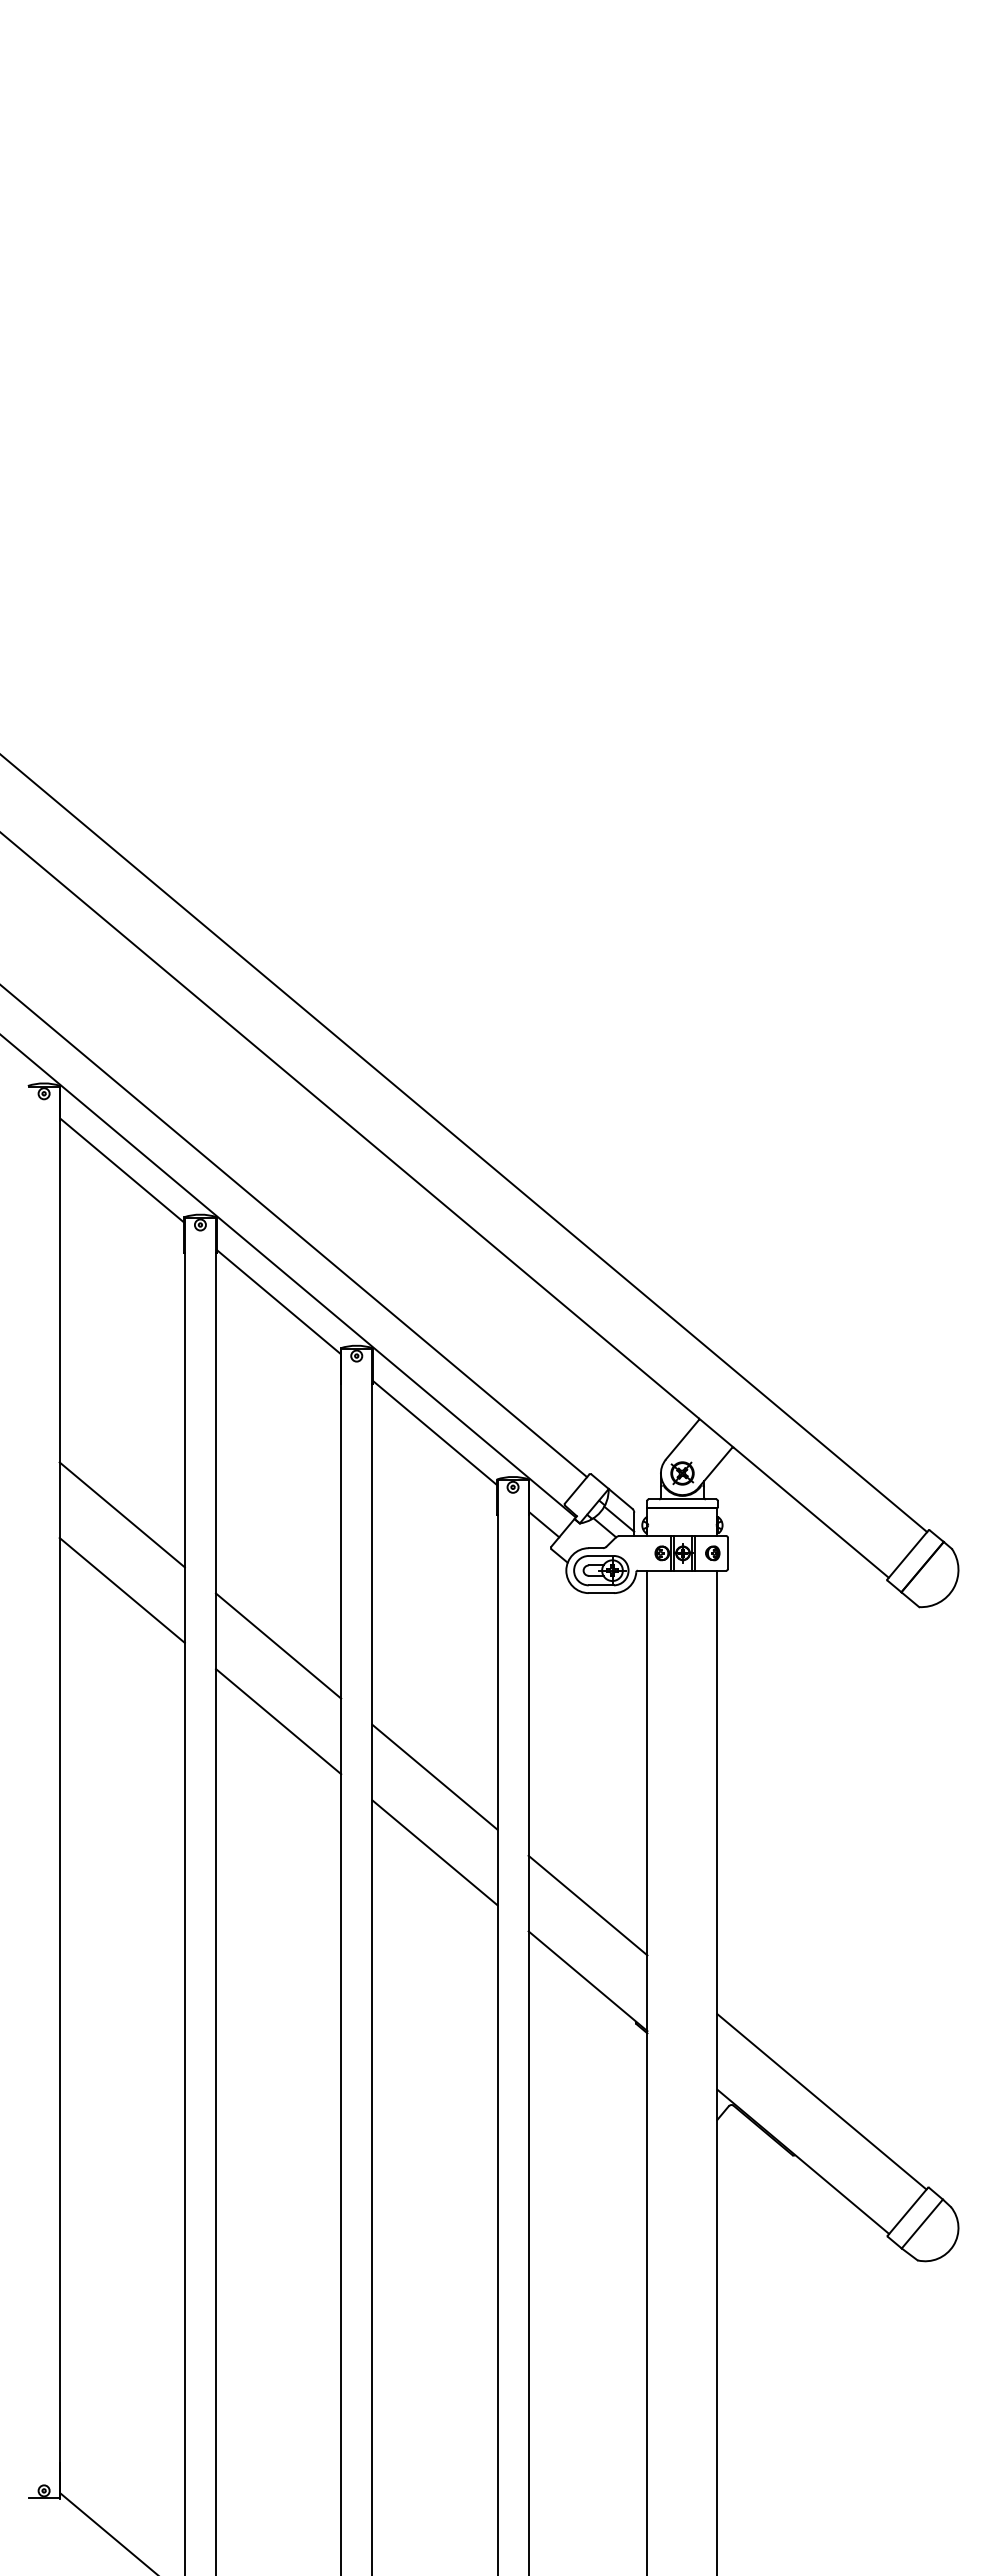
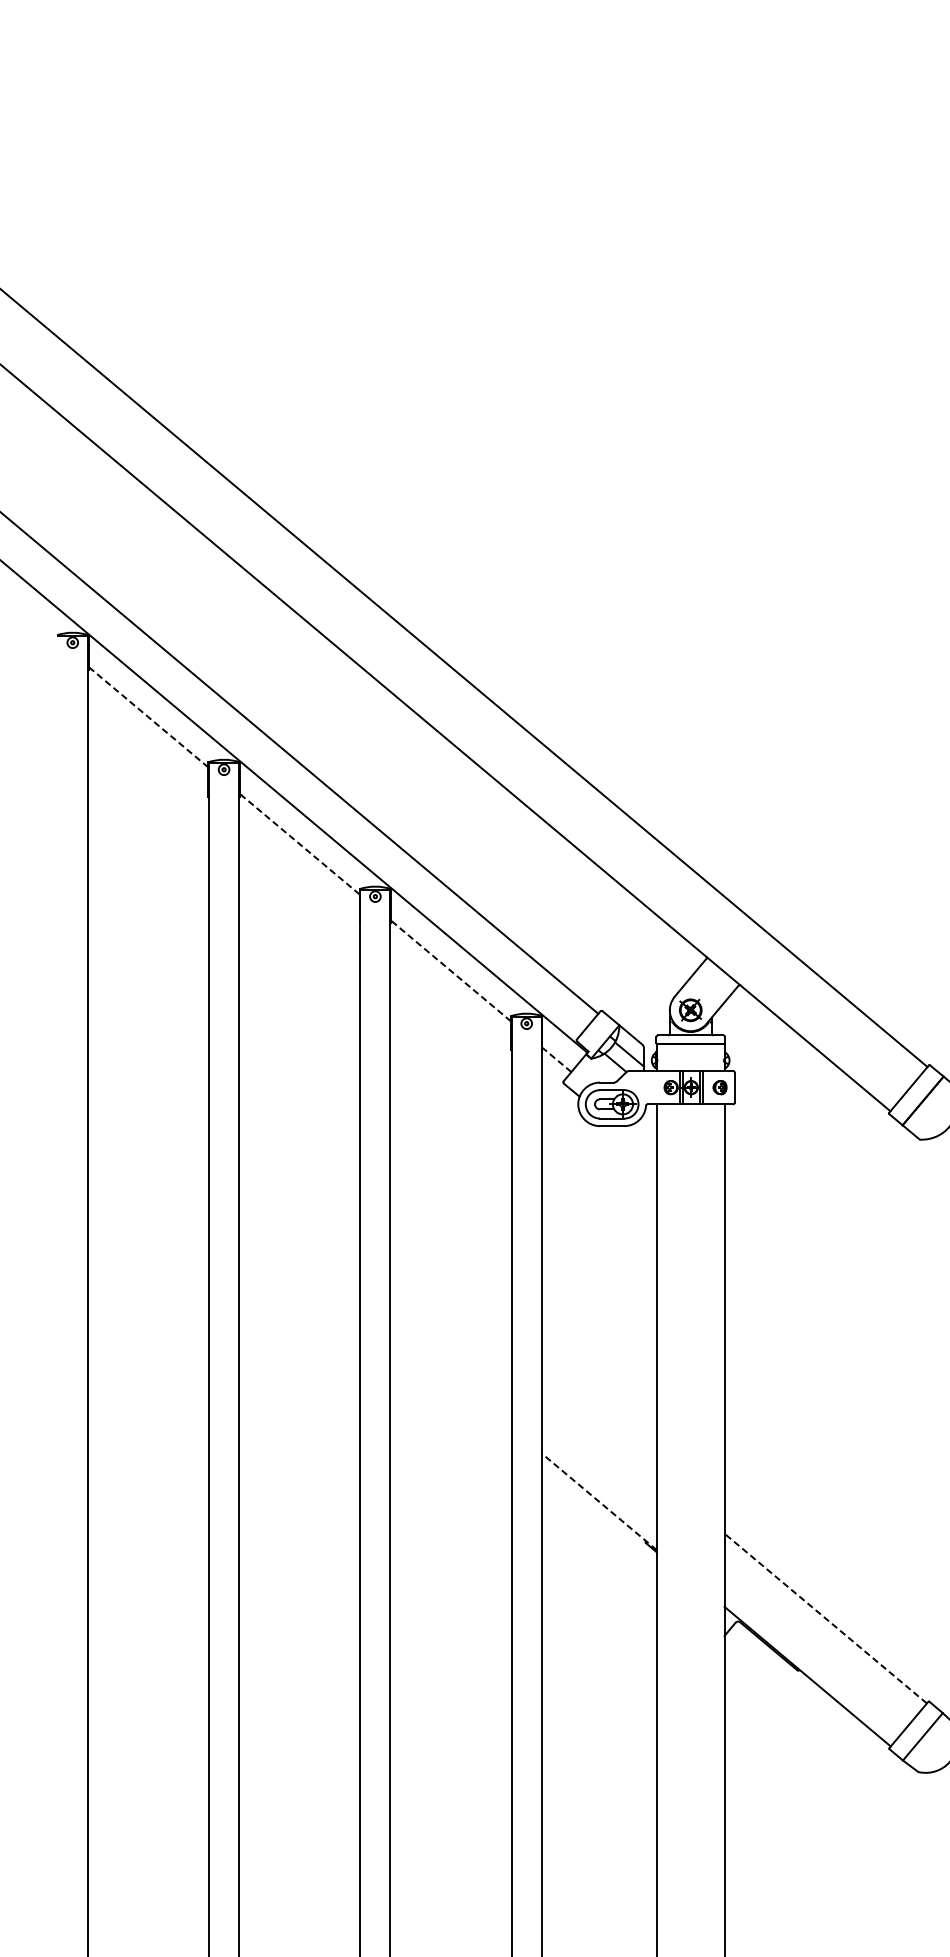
line: (122, 1170) -> (148, 717), solid -> dashed
line: (278, 1301) -> (299, 843), solid -> dashed
line: (434, 1432) -> (450, 970), solid -> dashed
line: (121, 1514) -> (147, 1050), removed
line: (544, 1524) -> (557, 1059), solid -> dashed
line: (121, 1589) -> (147, 1122), removed
line: (278, 1645) -> (299, 1176), removed
line: (278, 1721) -> (299, 1250), removed
line: (434, 1776) -> (450, 1303), removed
line: (434, 1852) -> (450, 1377), removed
line: (587, 1905) -> (598, 1428), removed
line: (588, 1981) -> (599, 1502), solid -> dashed
line: (821, 2101) -> (825, 1618), solid -> dashed

